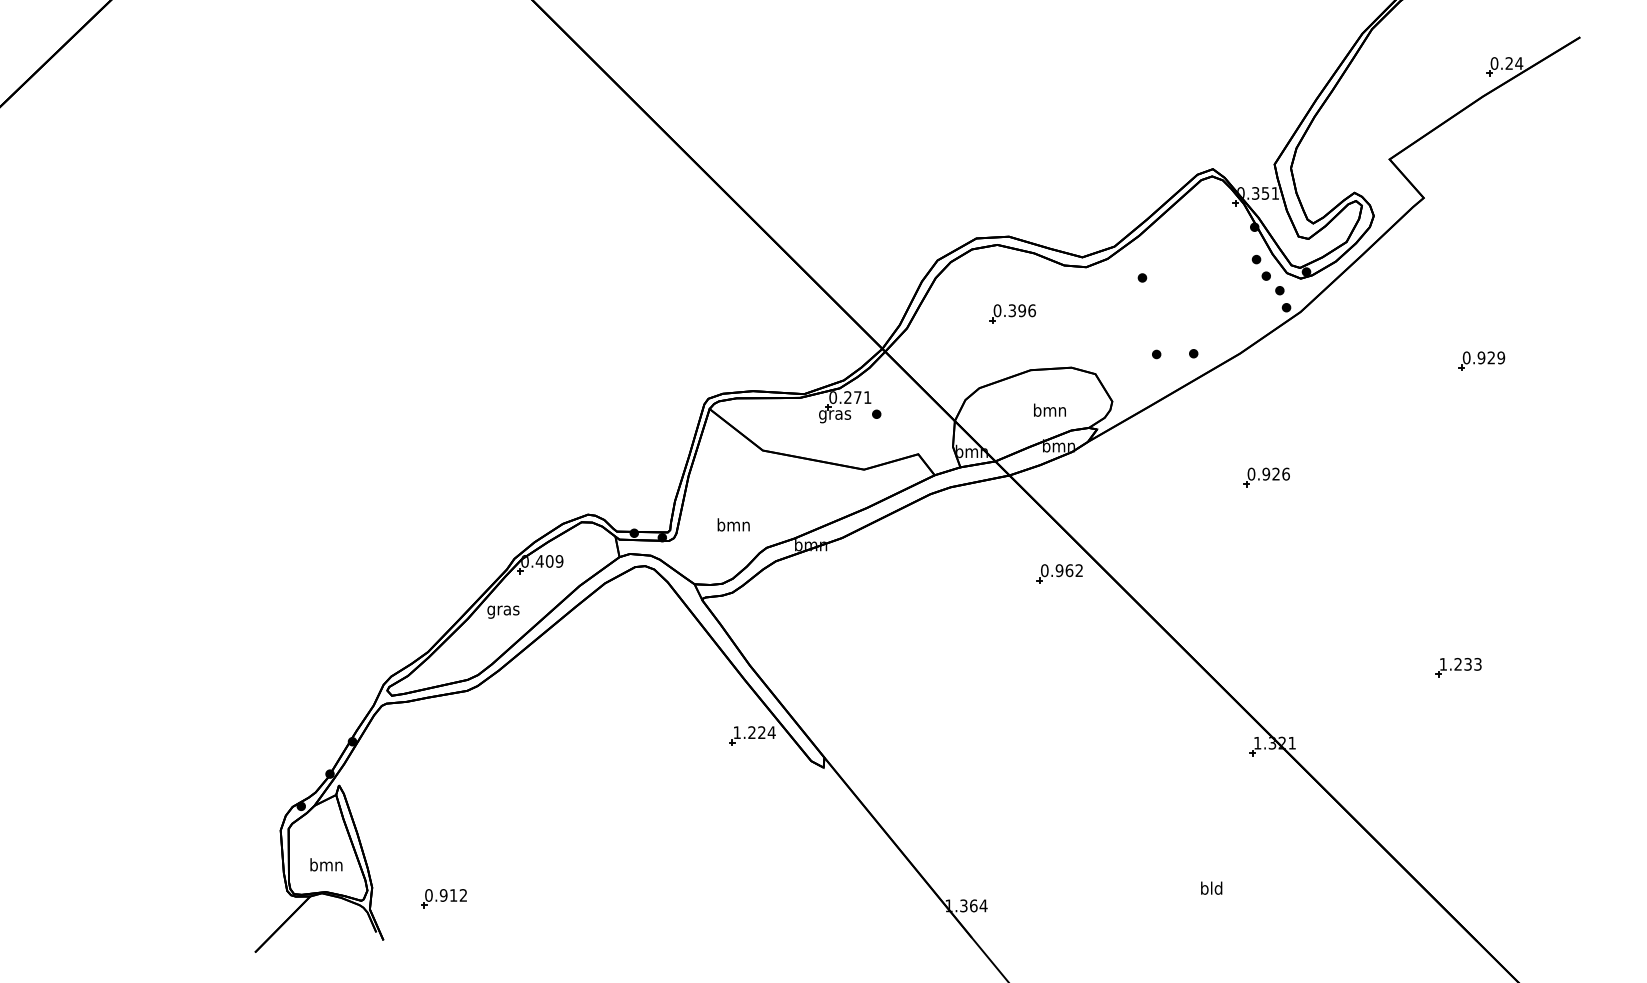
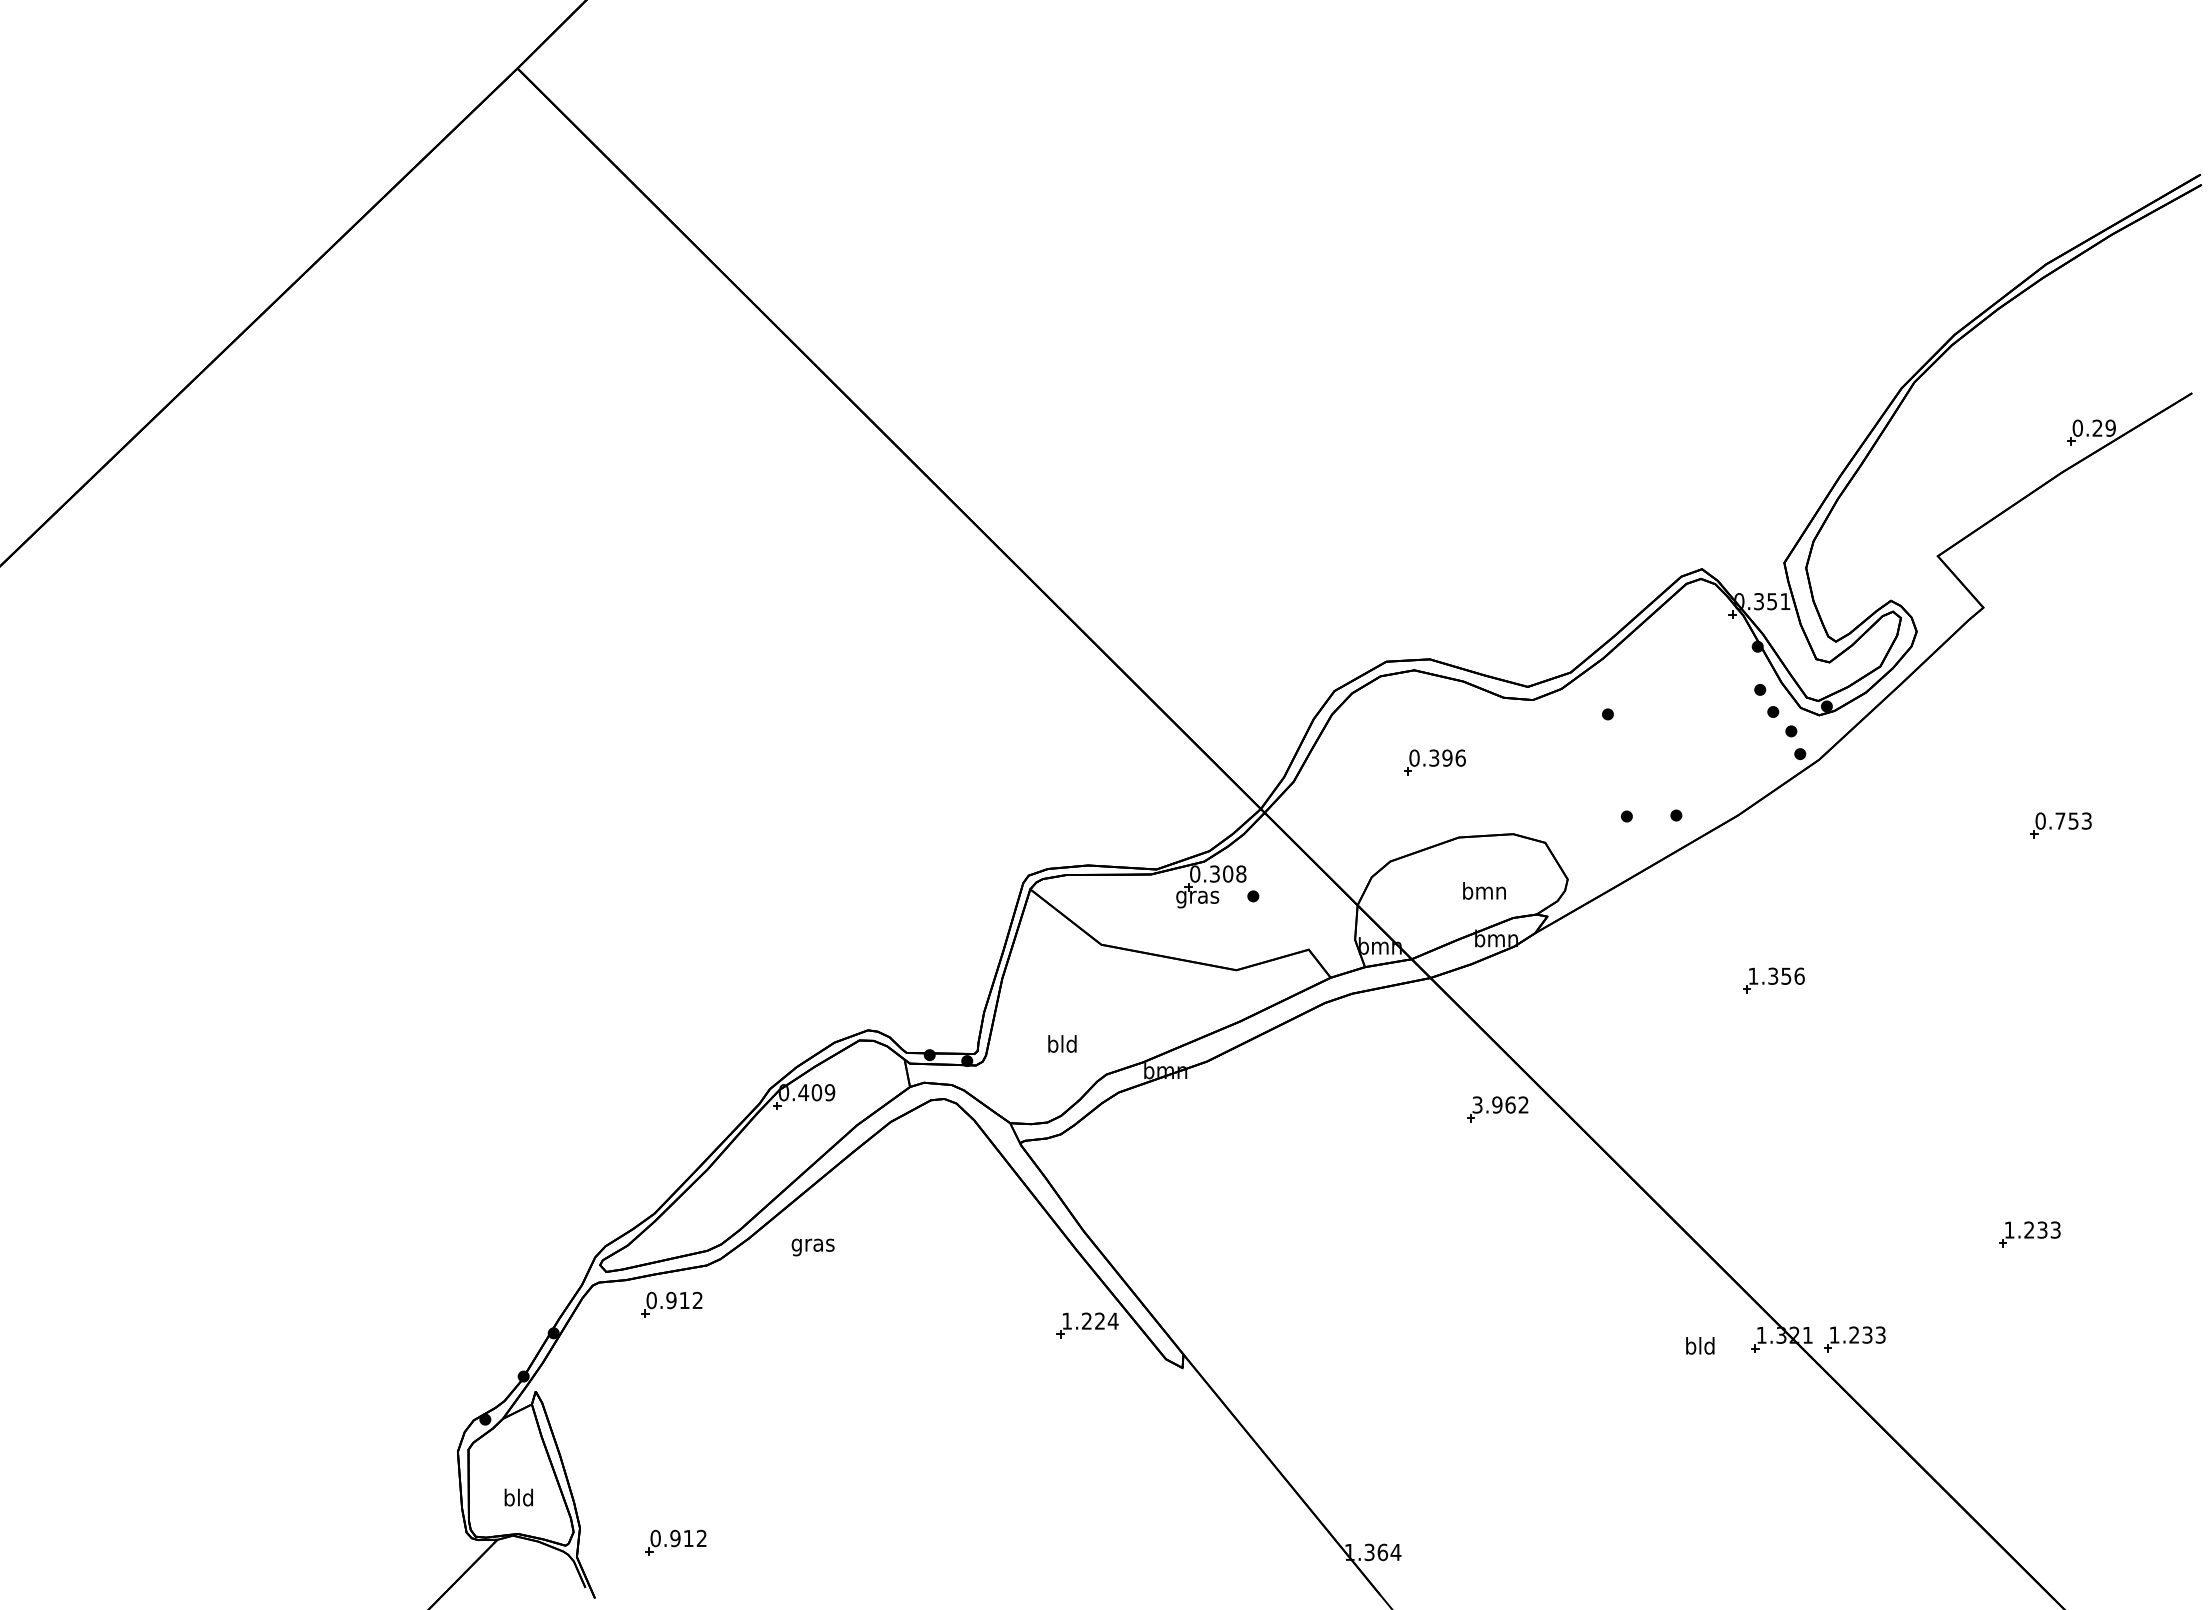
text: (1519, 62) -> (2110, 427), 0.24 -> 0.29
text: (1491, 357) -> (2073, 820), 0.929 -> 0.753
text: (858, 397) -> (1228, 873), 0.271 -> 0.308
text: (1263, 473) -> (1769, 975), 0.926 -> 1.356
text: (733, 524) -> (1062, 1043), bmn -> bld
text: (1044, 570) -> (1477, 1104), 0.962 -> 3.962
text: (502, 612) -> (812, 1247), moved
part: (440, 720) -> (671, 1304), added
part: (1327, 746) -> (1854, 1339), added
text: (326, 864) -> (518, 1497), bmn -> bld
text: (1211, 887) -> (1700, 1345), moved

